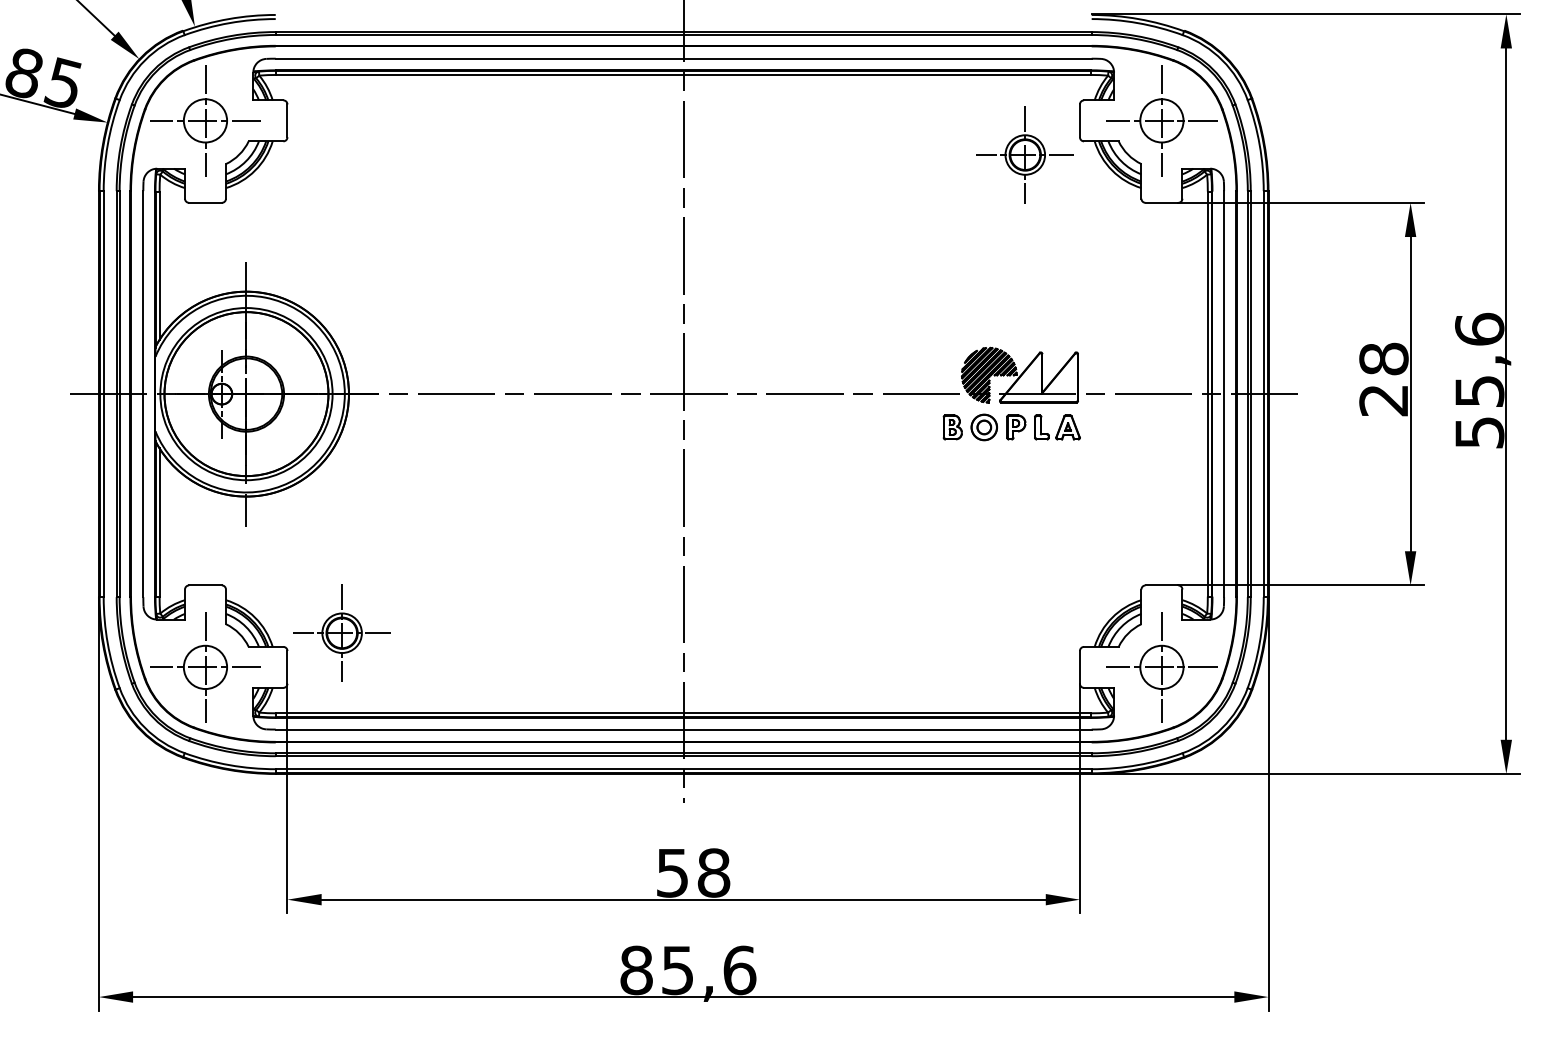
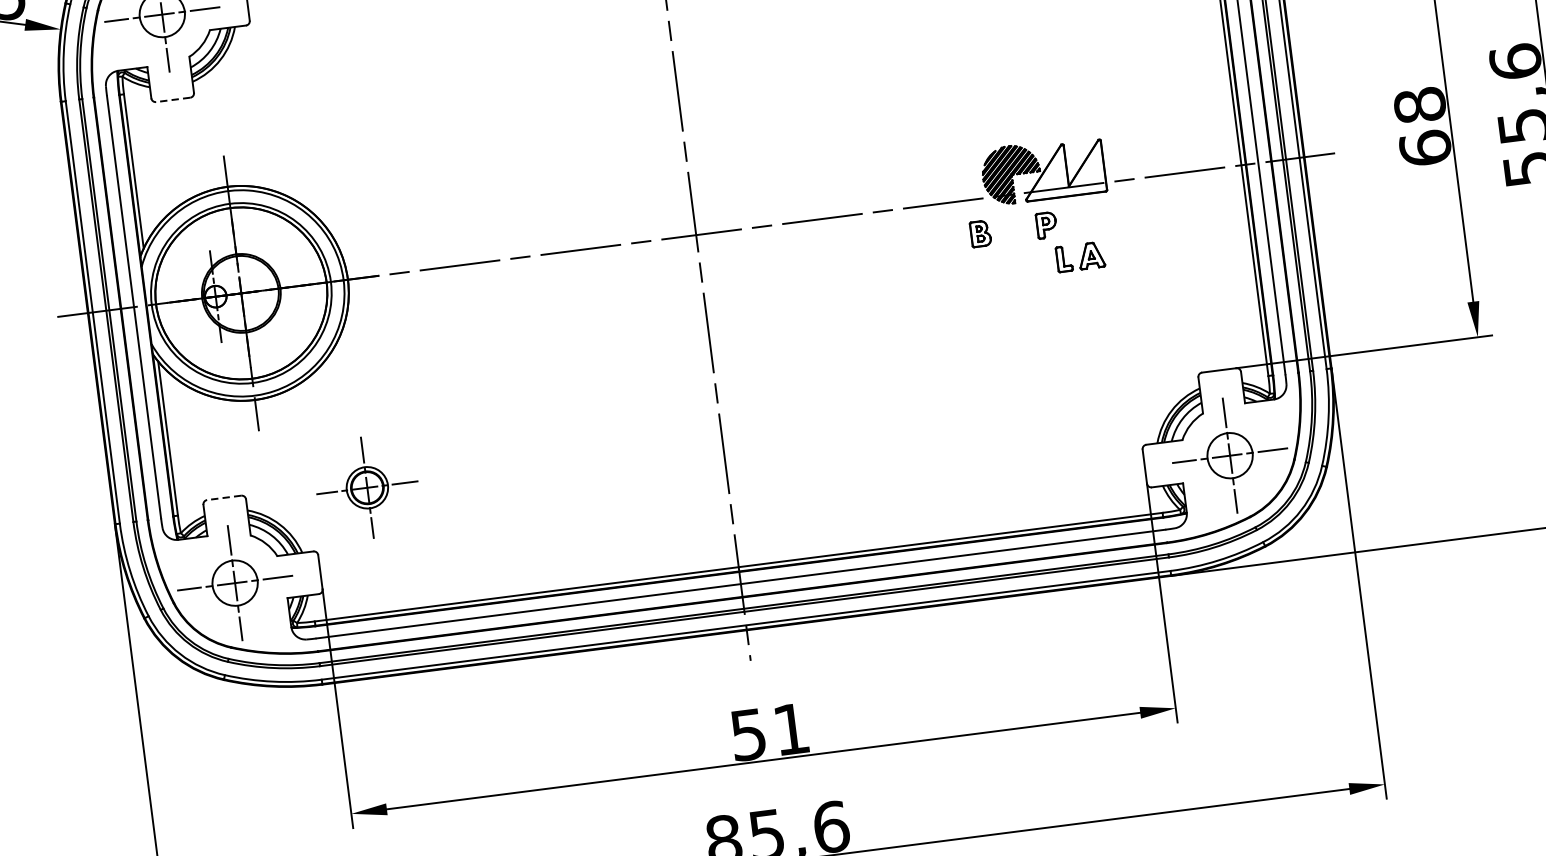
line: (205, 202) -> (173, 99), solid -> dashed
text: (1383, 399) -> (1424, 147), 28 -> 68
part: (983, 427) -> (1012, 229), removed
part: (1057, 427) -> (1080, 257), moved
line: (205, 585) -> (224, 497), solid -> dashed
part: (341, 632) -> (366, 487), moved
text: (713, 872) -> (790, 728), 58 -> 51

